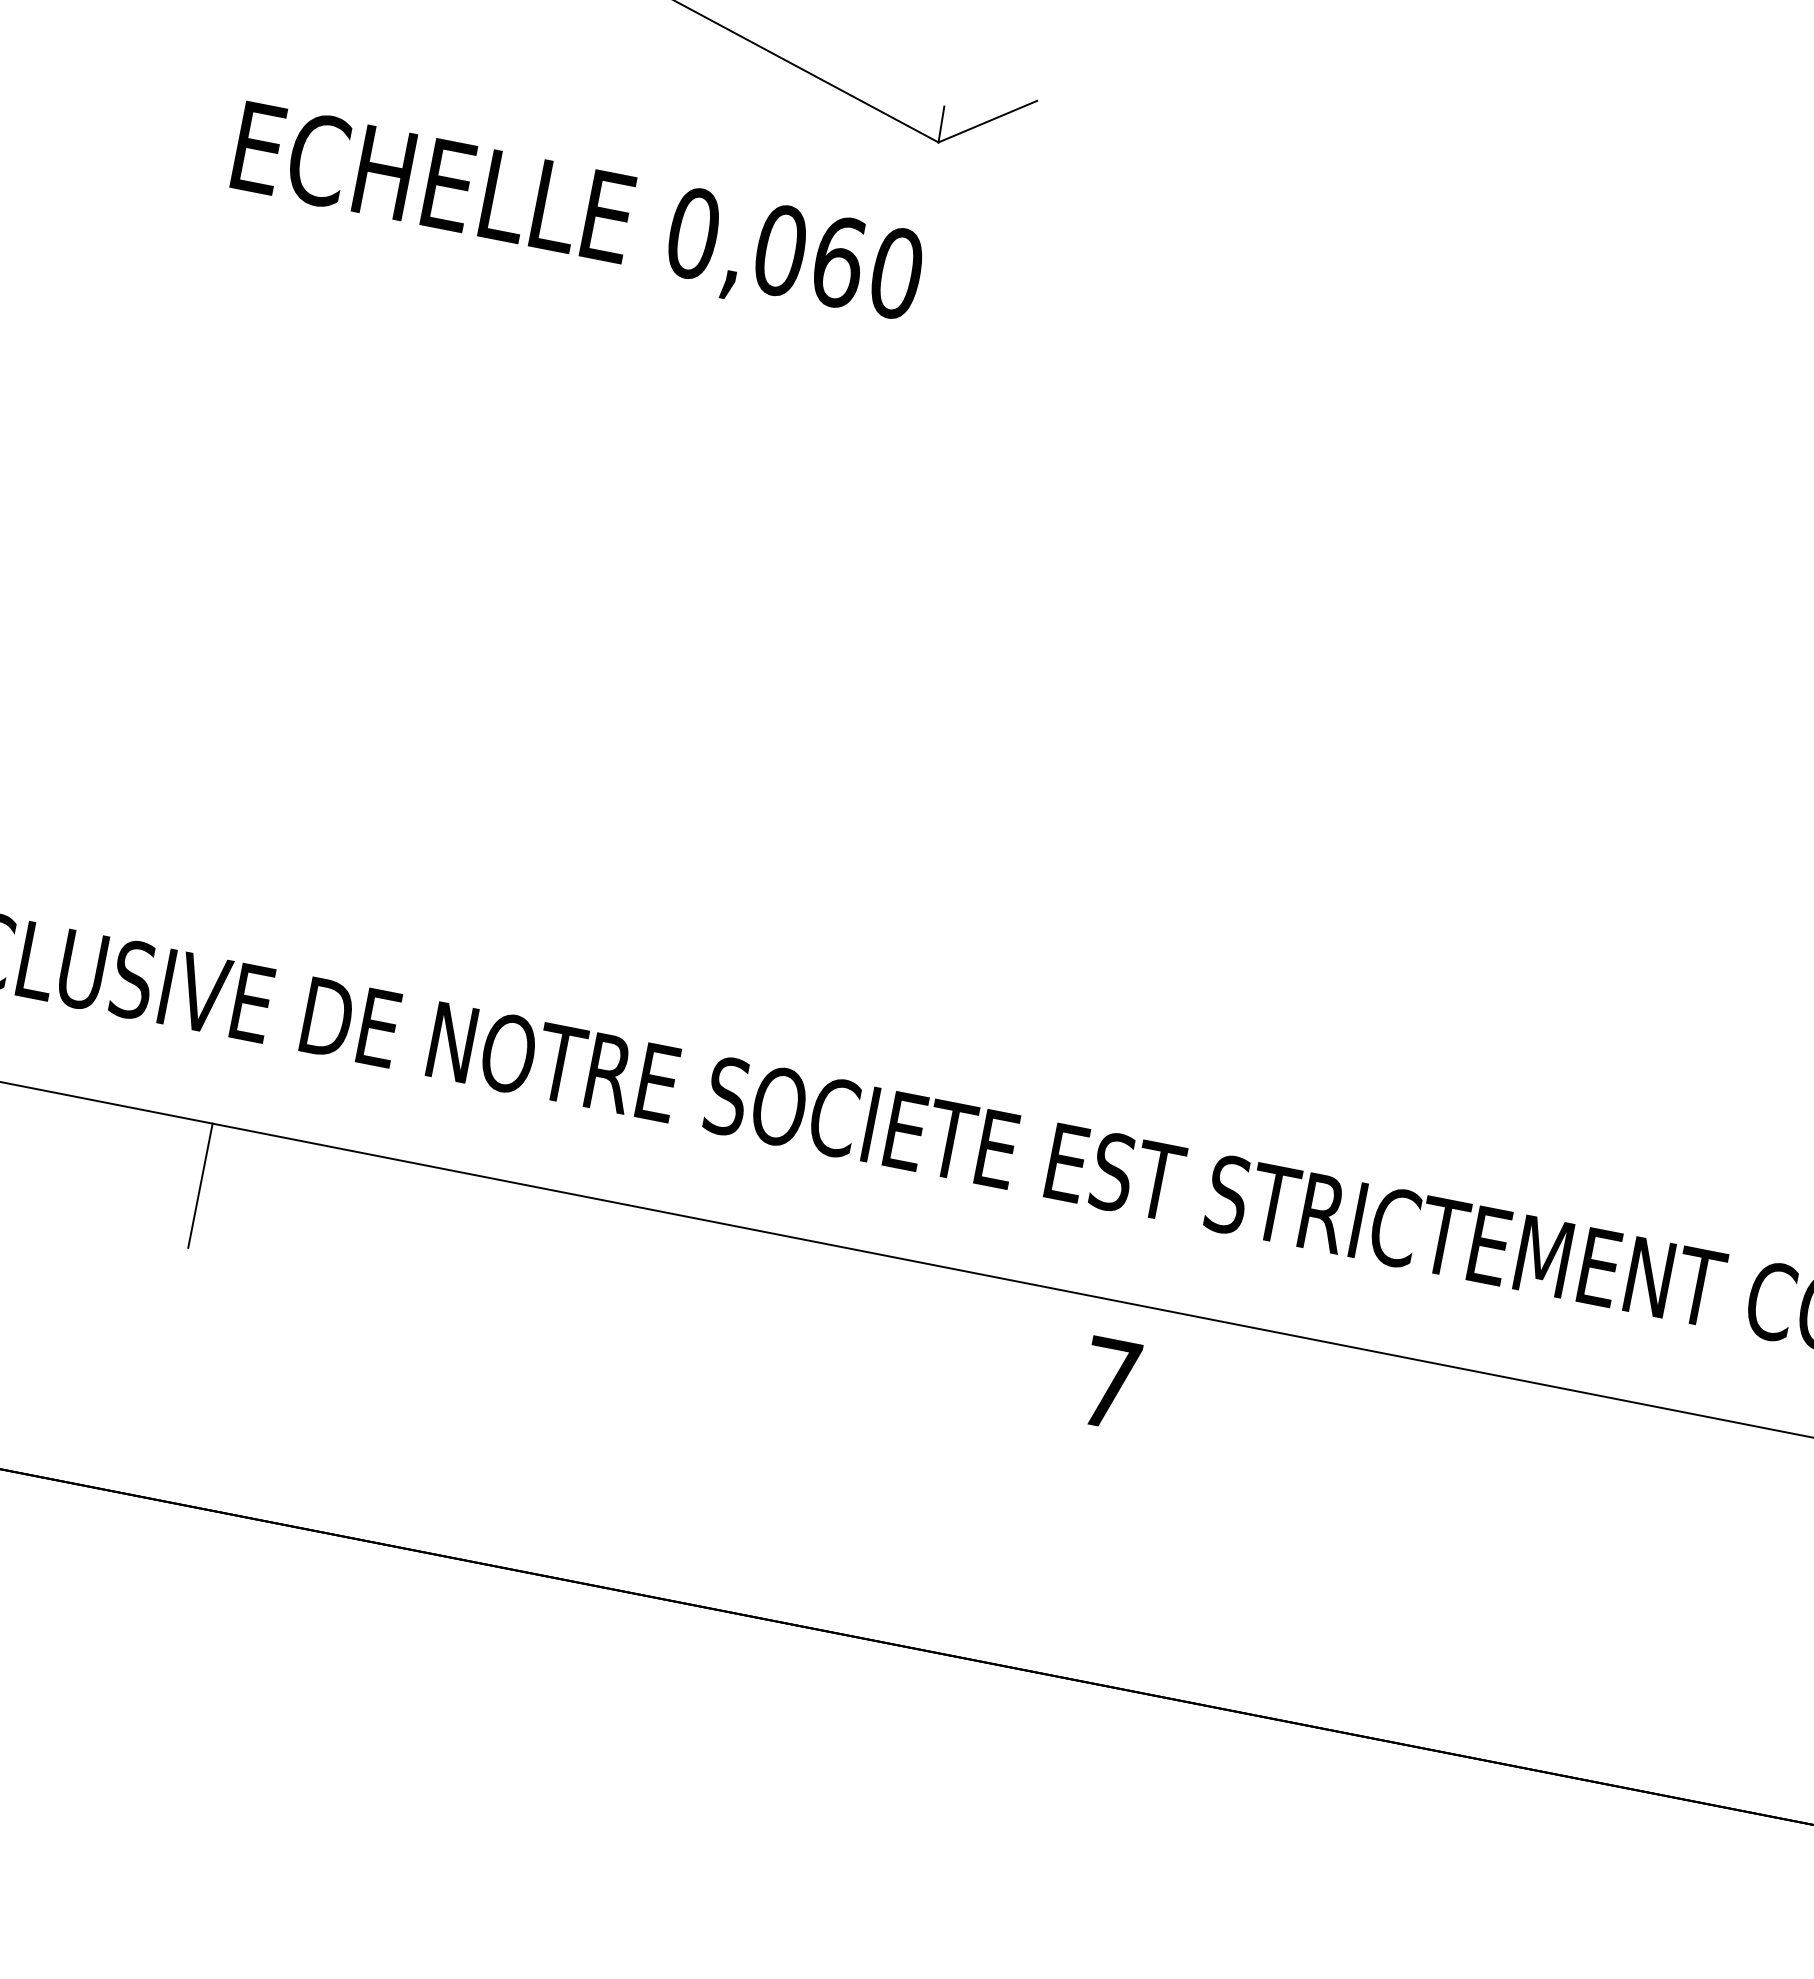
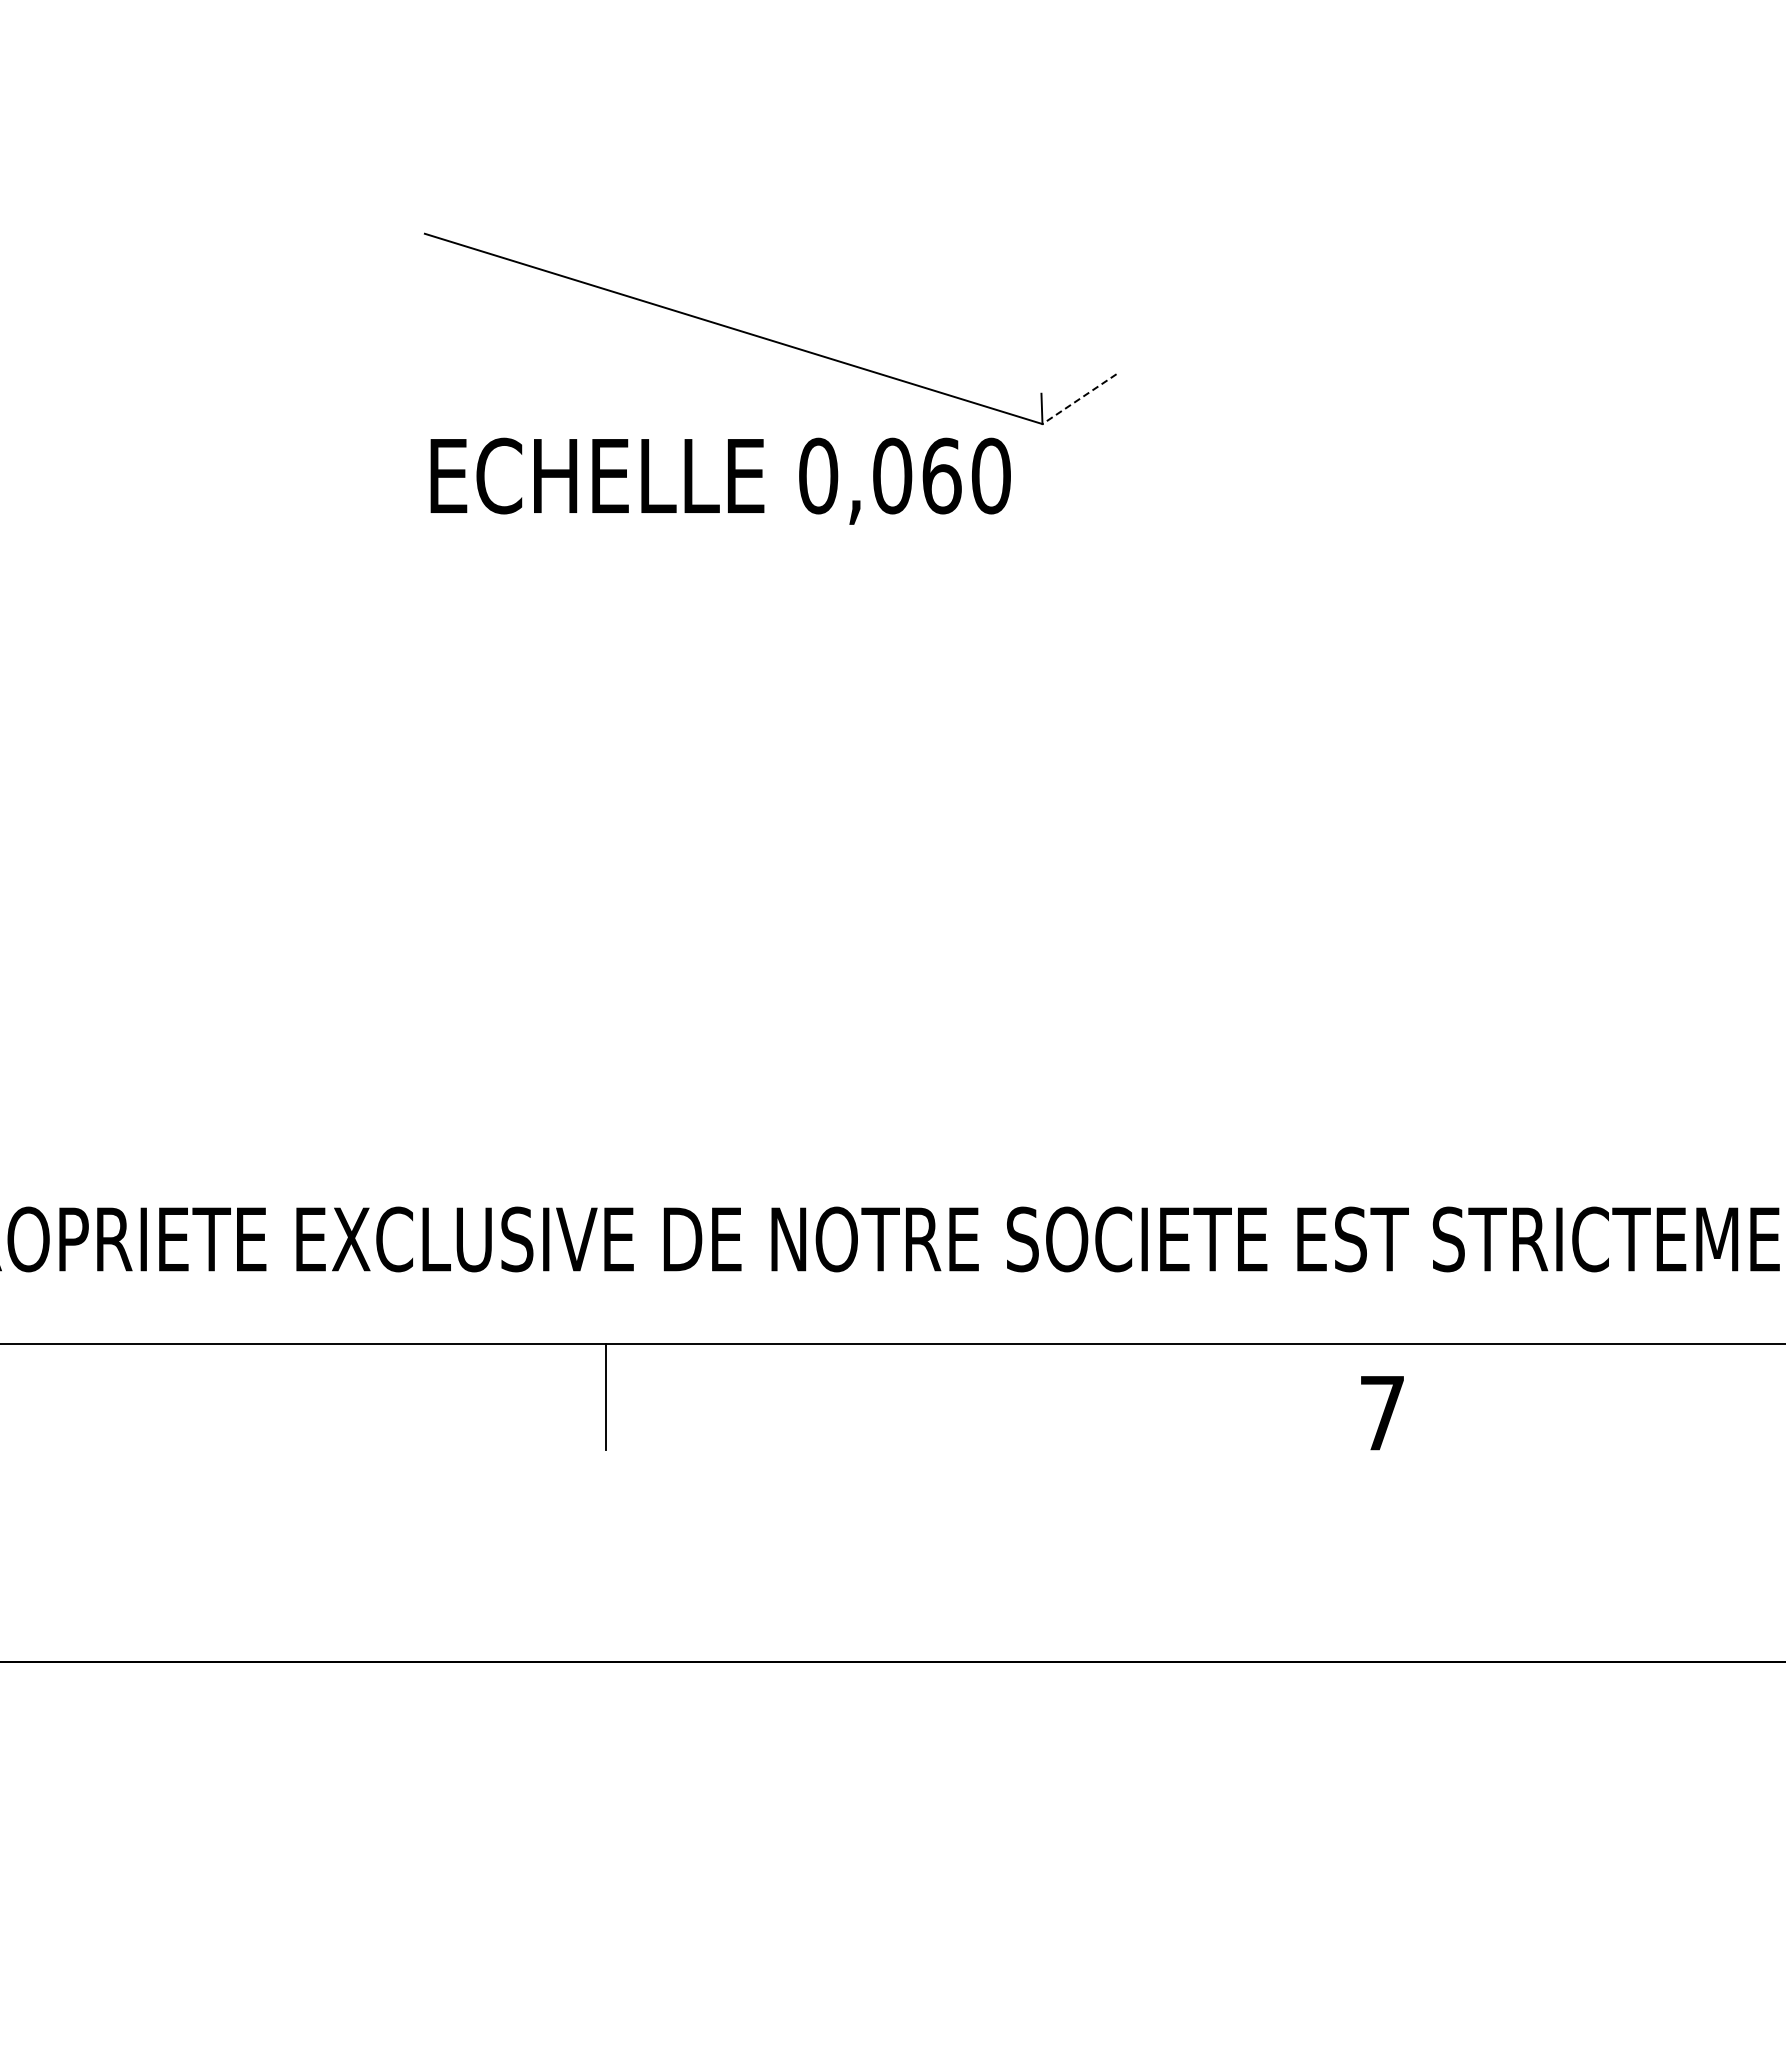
line: (987, 122) -> (1079, 399), solid -> dashed
text: (577, 216) -> (720, 480), moved

